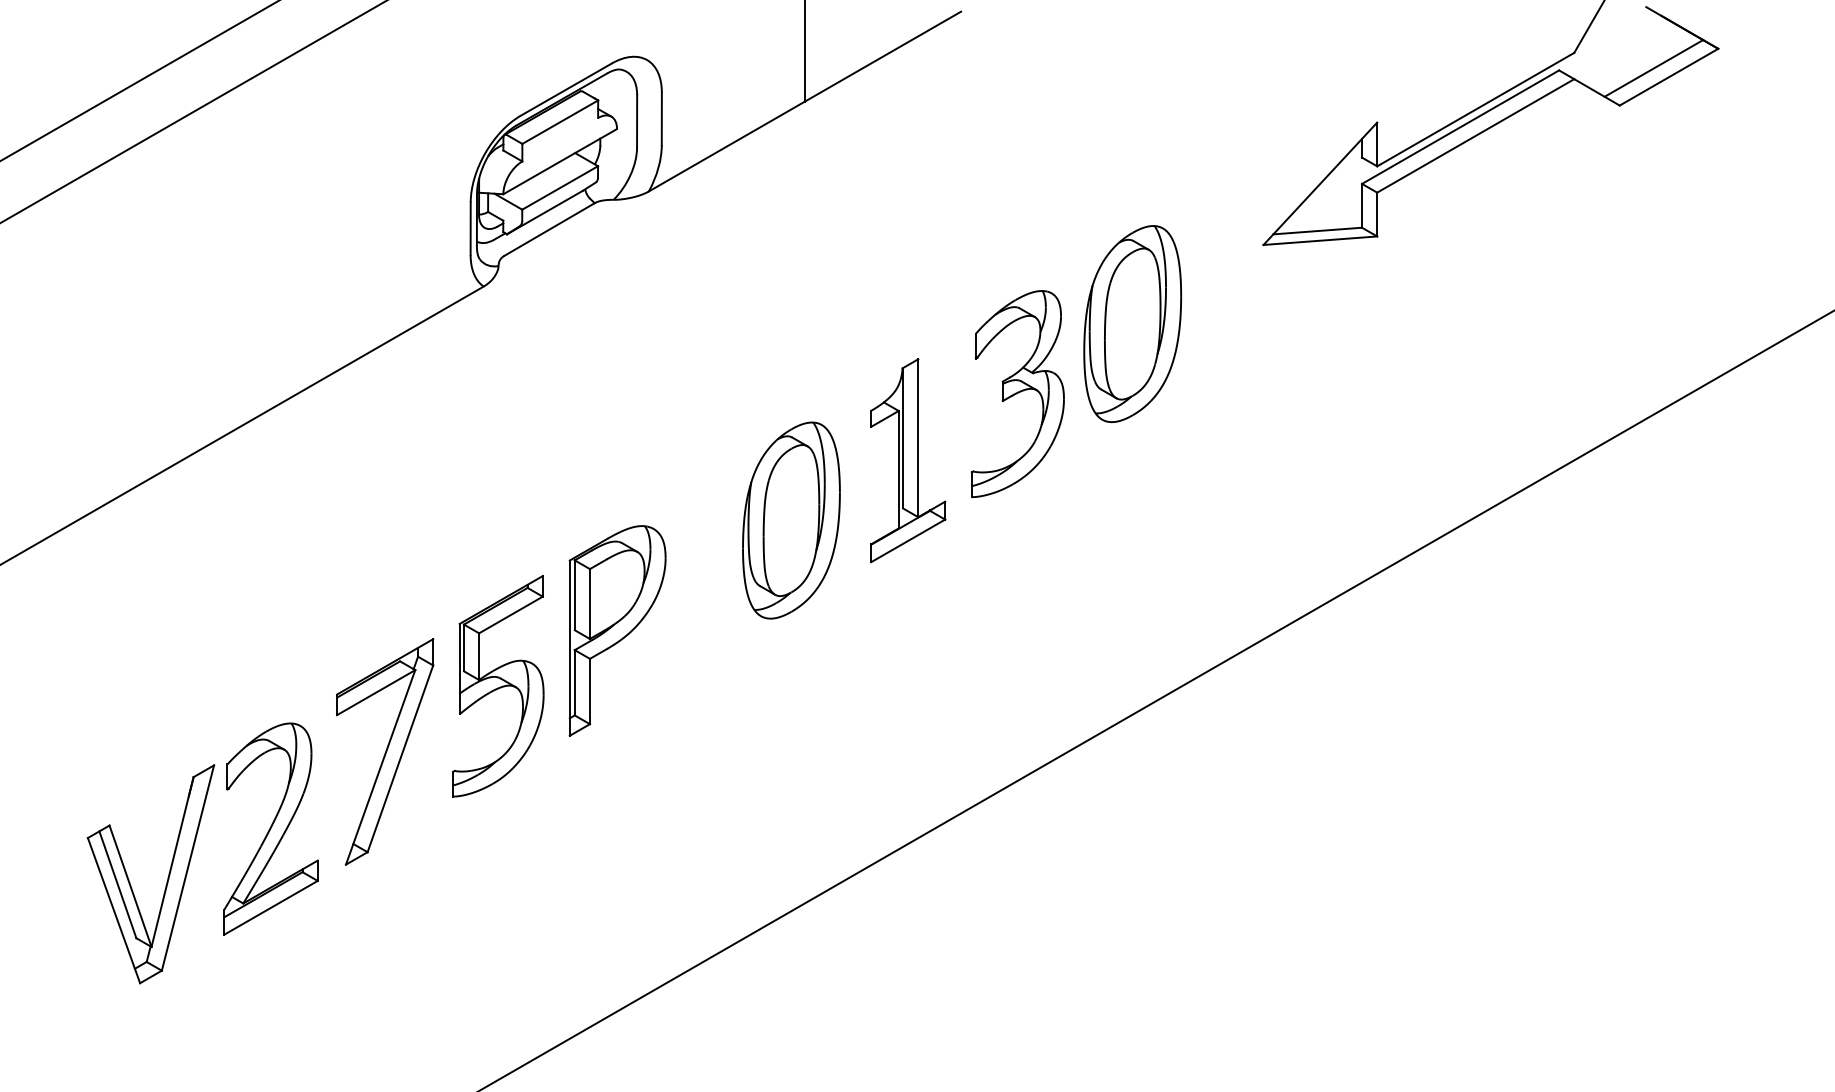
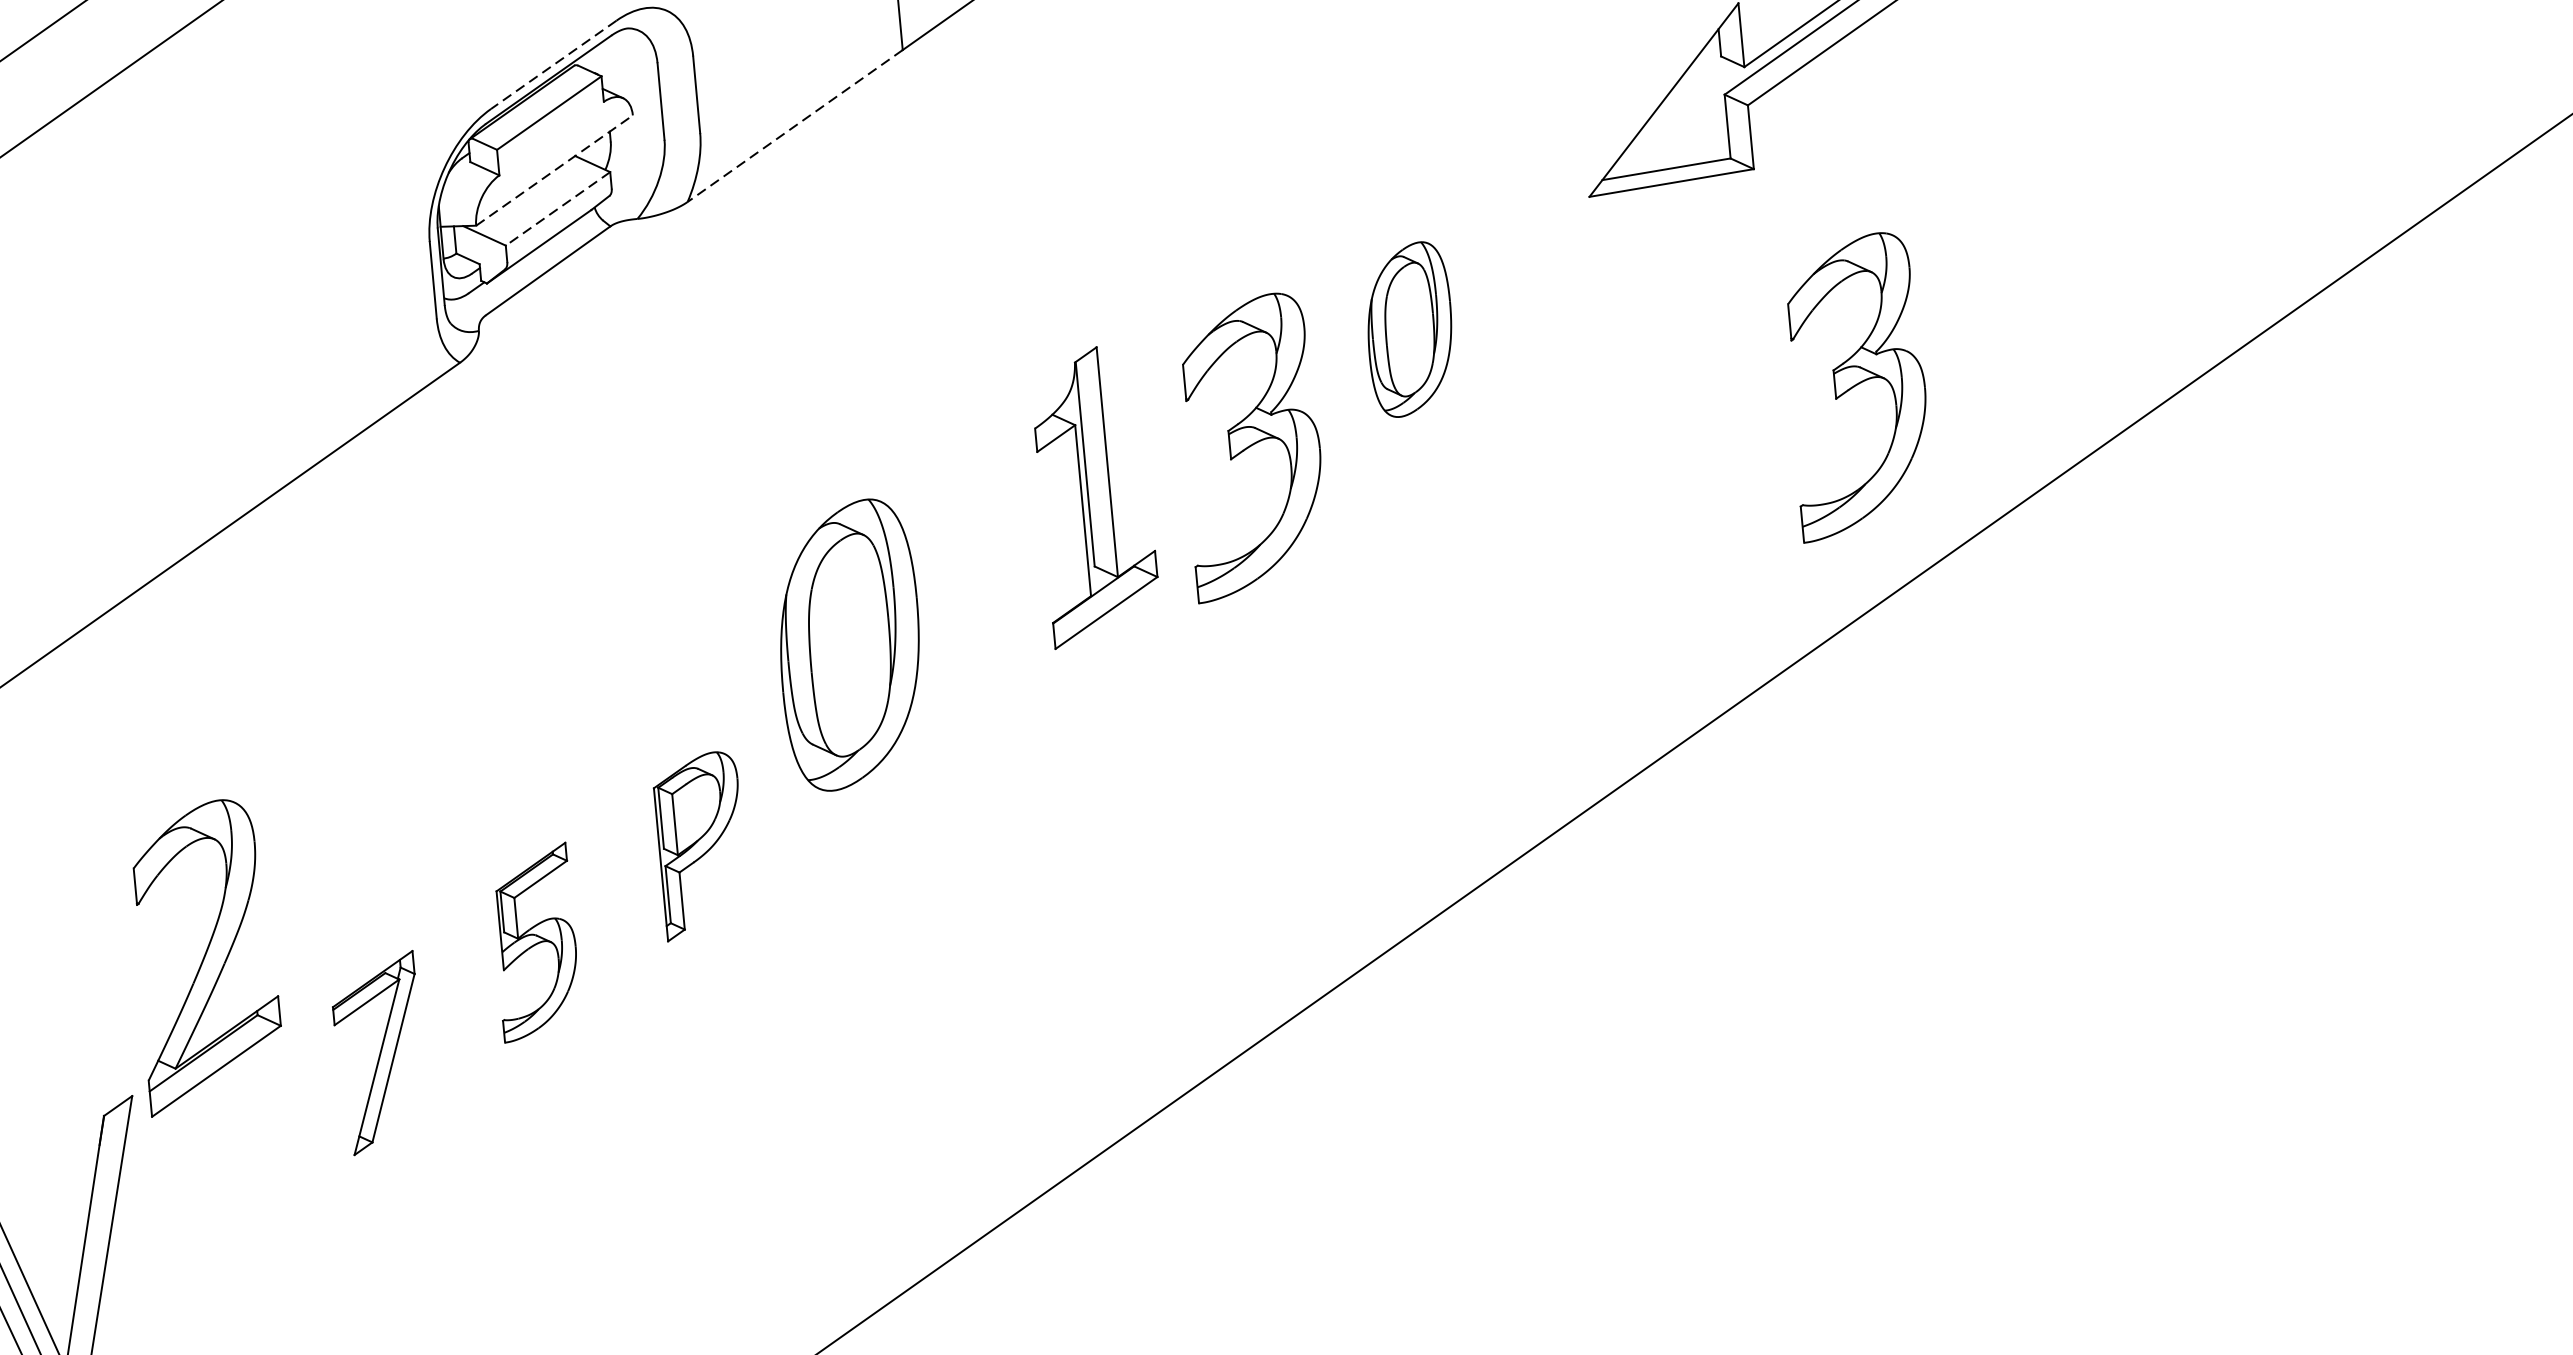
line: (565, 89) -> (552, 64), solid -> dashed
line: (726, 146) -> (794, 126), solid -> dashed
line: (560, 161) -> (554, 170), solid -> dashed
line: (560, 187) -> (558, 208), solid -> dashed
part: (1132, 323) -> (1409, 328), size x0.6
part: (1433, 390) -> (1856, 385), added
part: (908, 460) -> (1096, 495), moved
part: (791, 520) -> (850, 645), moved
part: (617, 630) -> (701, 845), size x0.6
part: (498, 686) -> (535, 942), size x0.6
part: (385, 751) -> (379, 1052), size x0.6
part: (270, 828) -> (205, 955), moved

